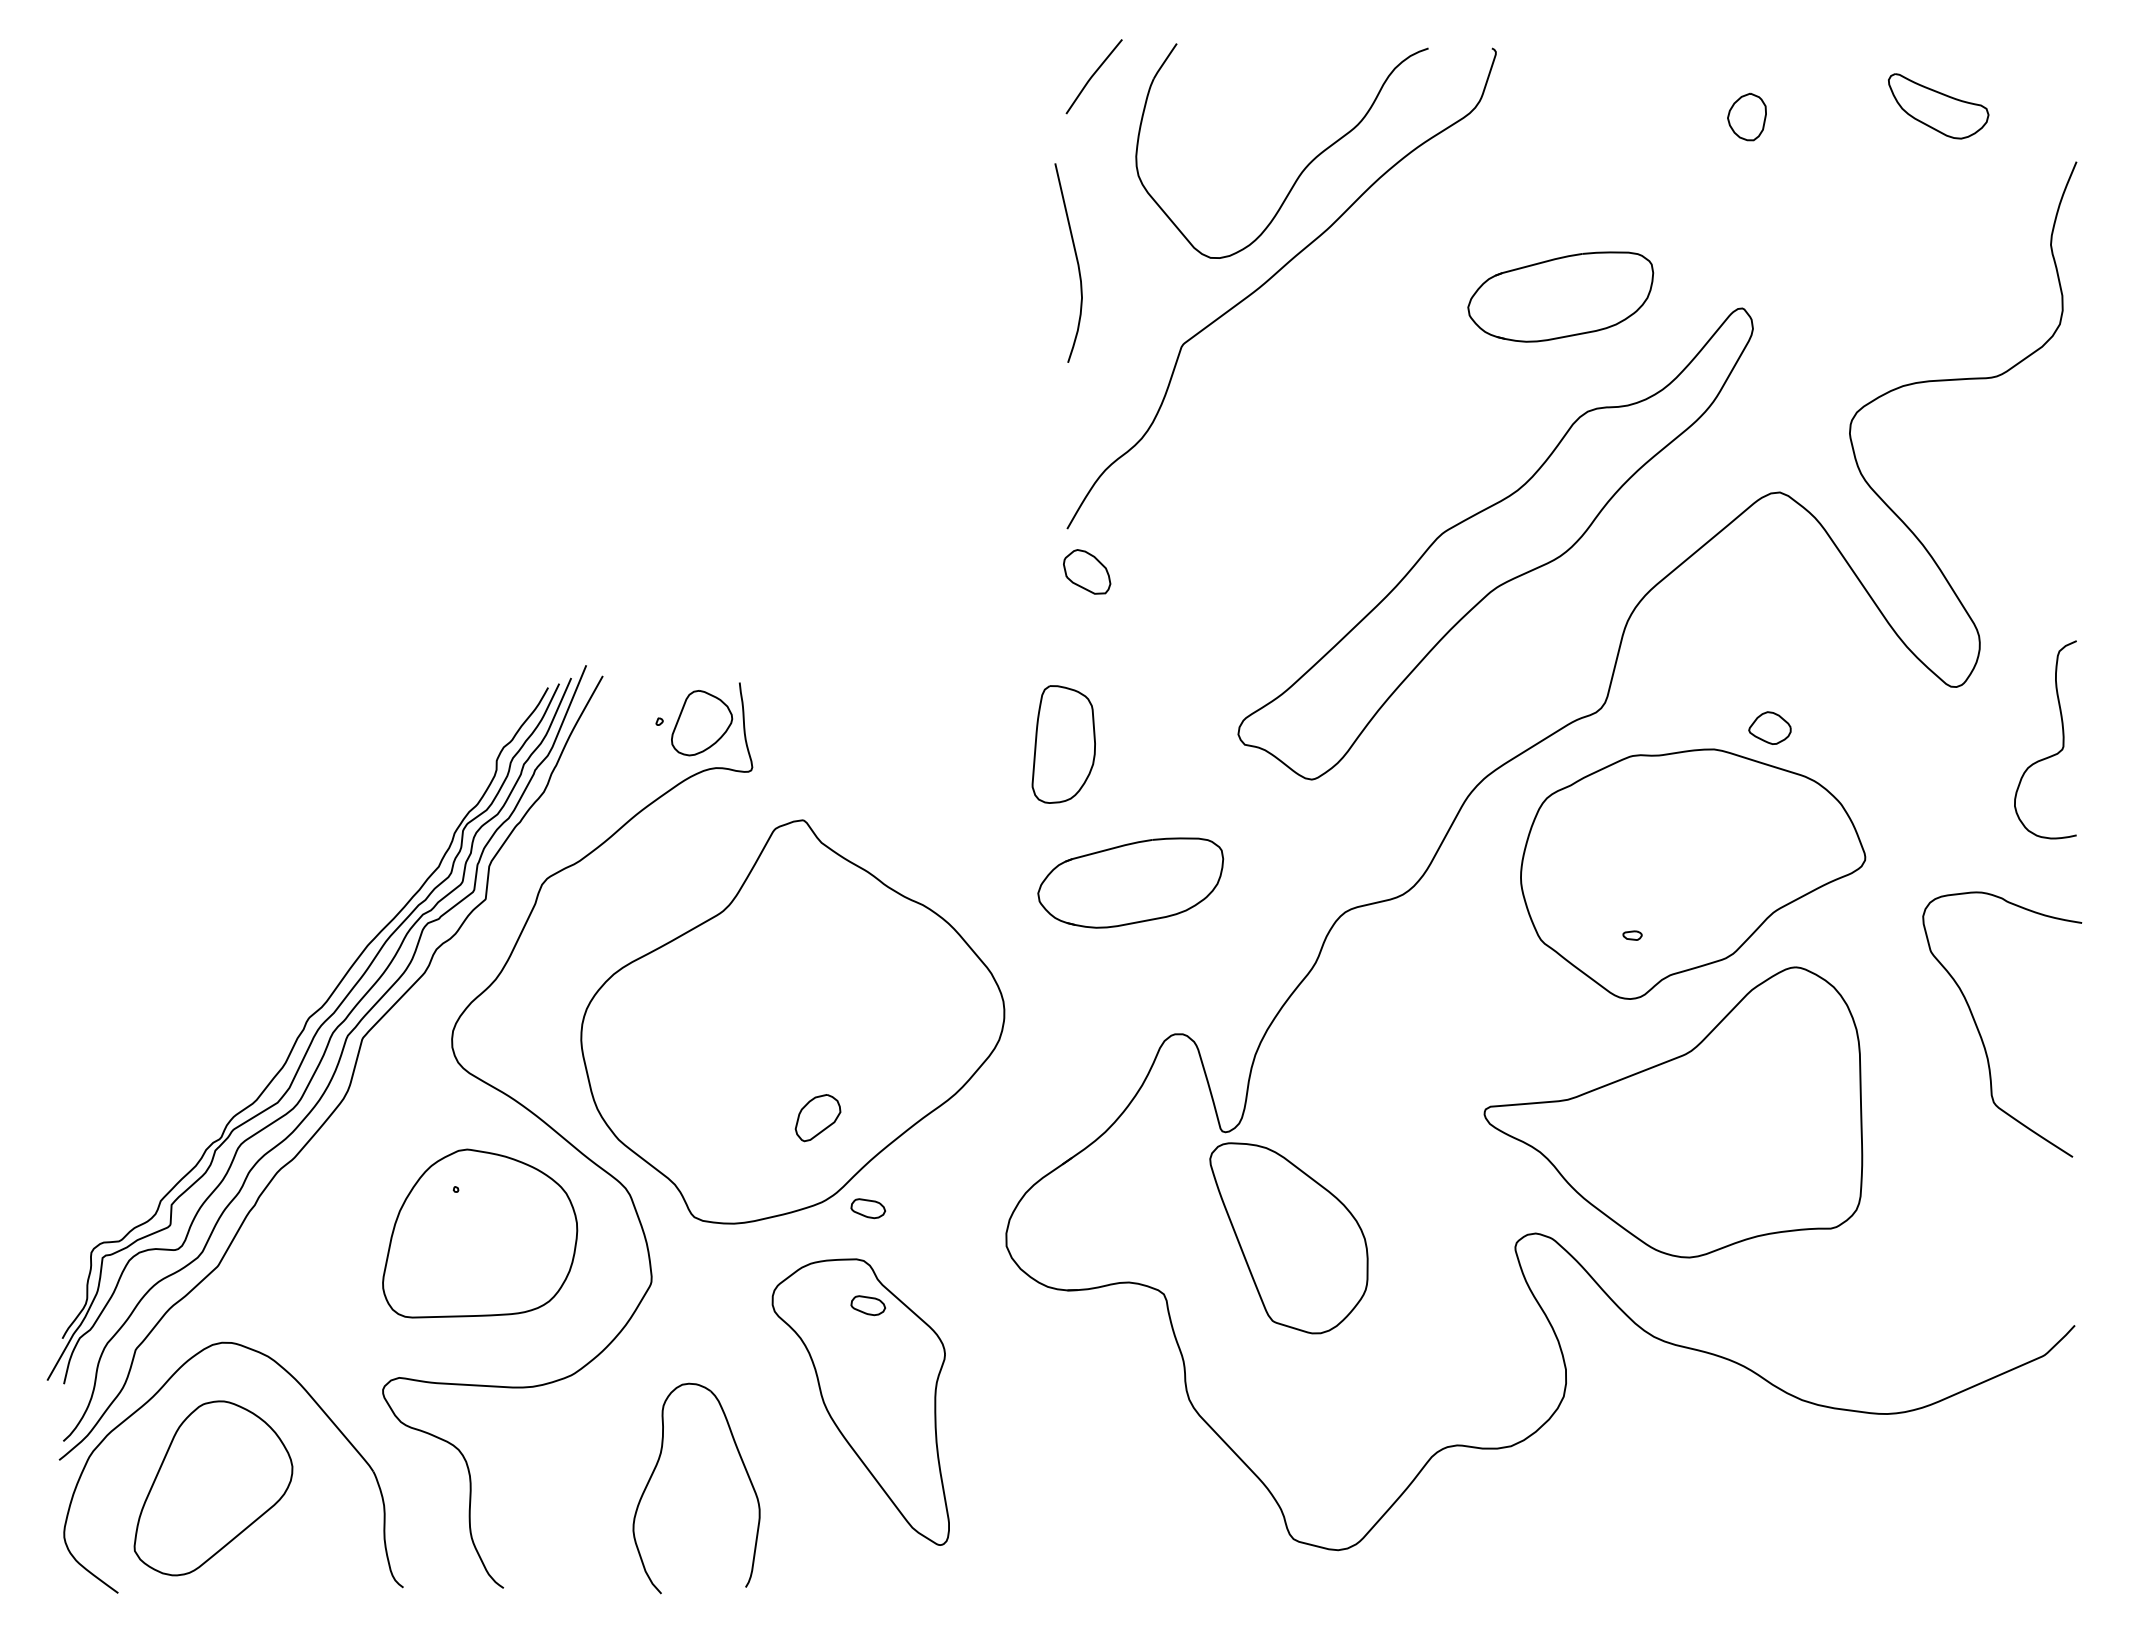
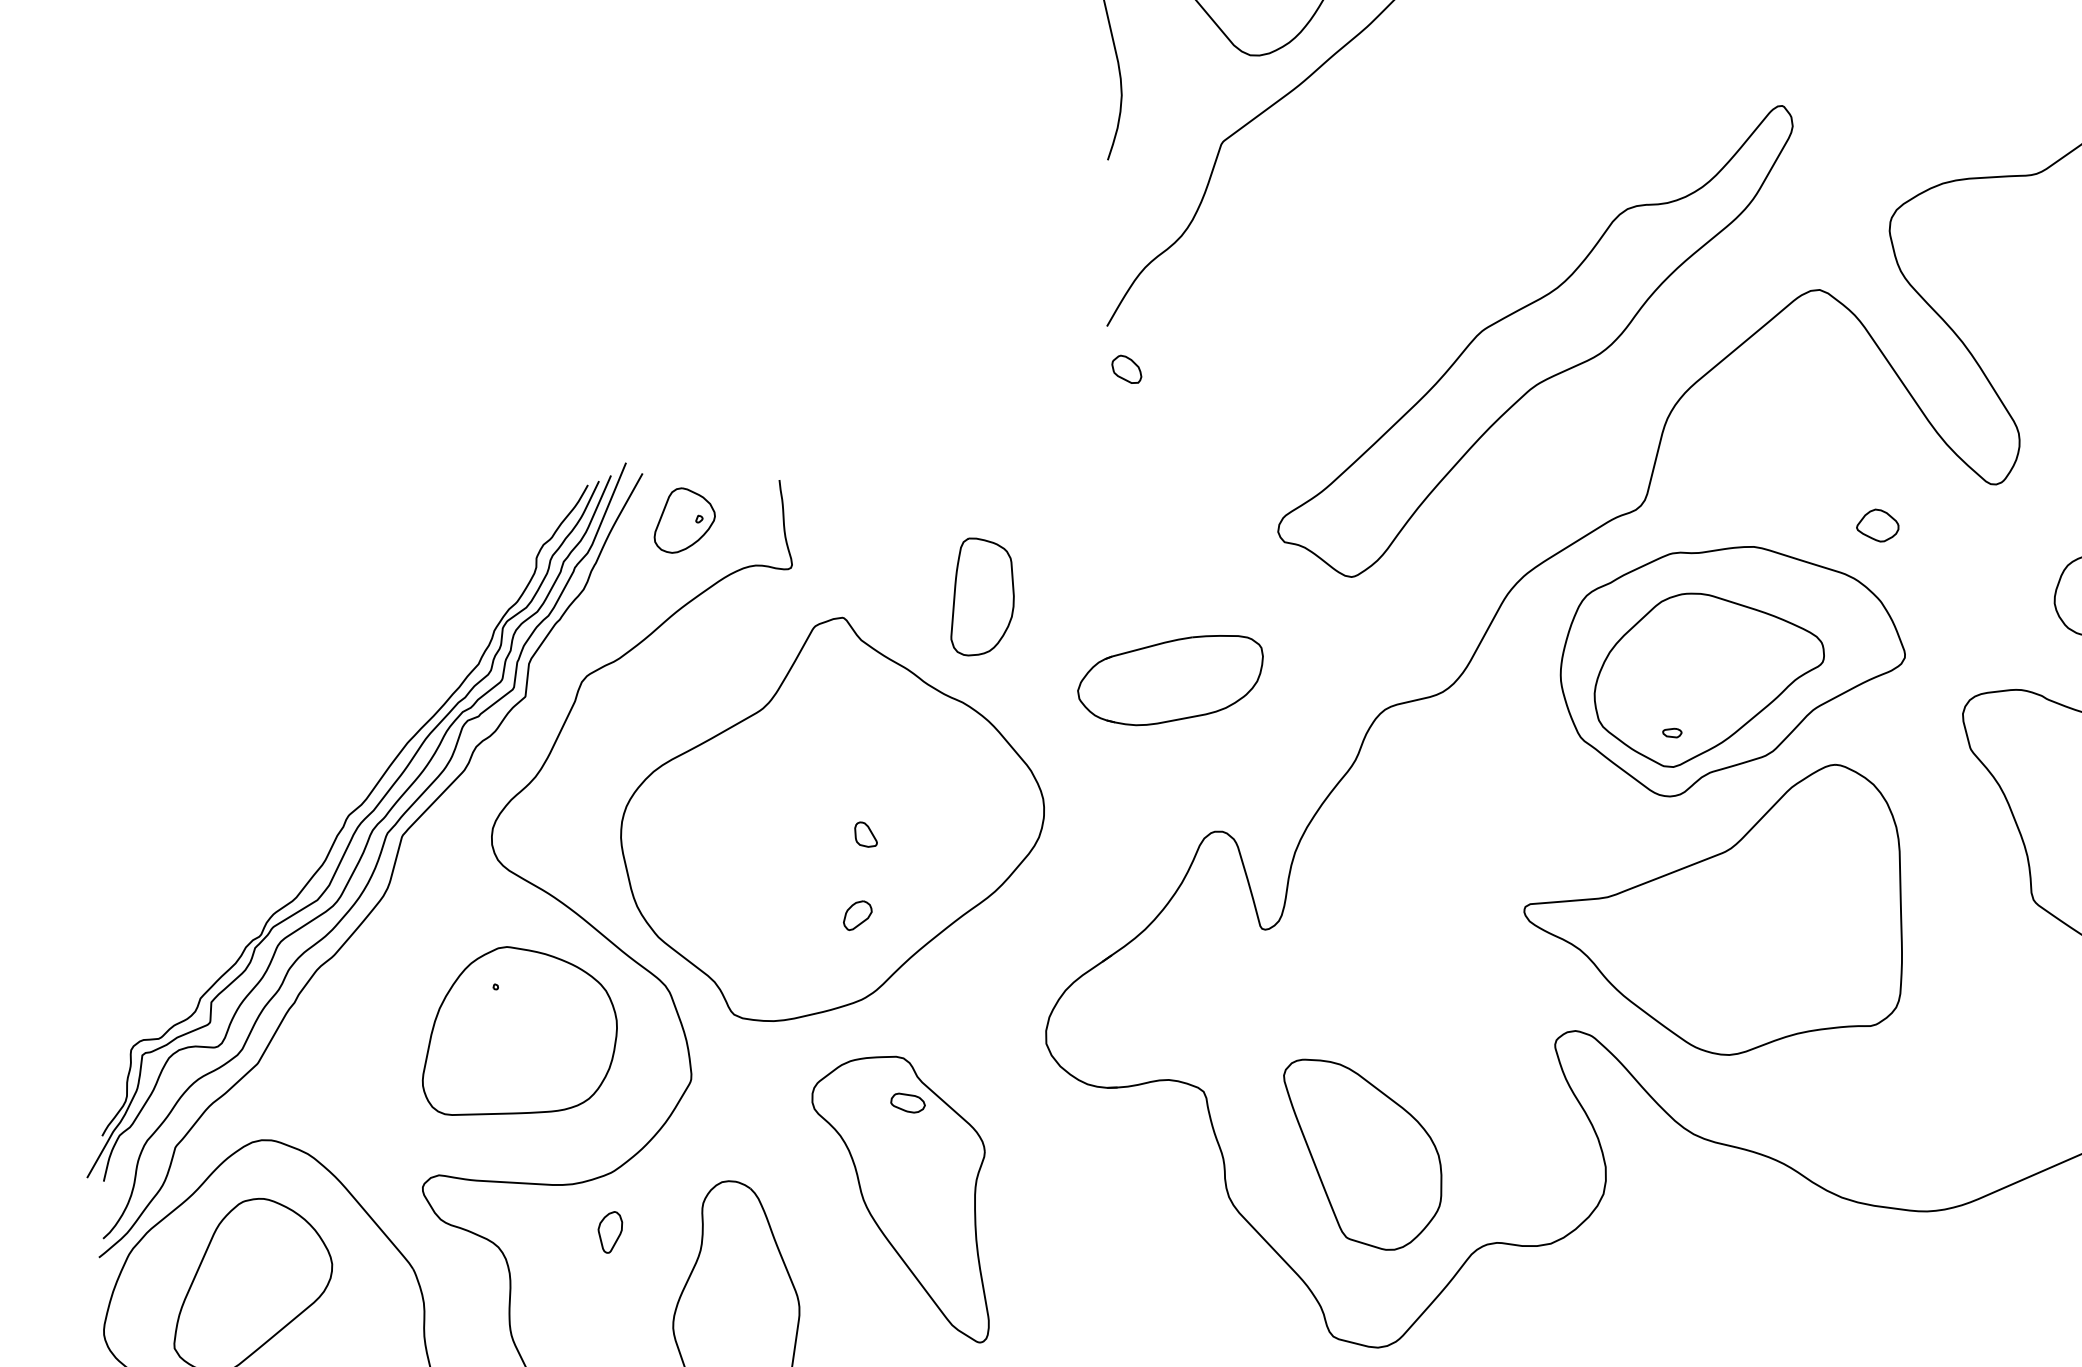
part: (1560, 296) -> (1600, 93), removed
part: (1086, 571) -> (1126, 368), size x0.62
part: (702, 723) -> (685, 520), moved
part: (1769, 727) -> (1877, 524), moved
part: (1063, 744) -> (982, 596), moved
part: (1669, 882) -> (1709, 679), added
part: (826, 1037) -> (866, 834), added
part: (817, 1118) -> (857, 915), size x0.62
part: (868, 1208) -> (908, 1005), removed
part: (1288, 1238) -> (1362, 1154), moved
part: (570, 1434) -> (610, 1231), added

